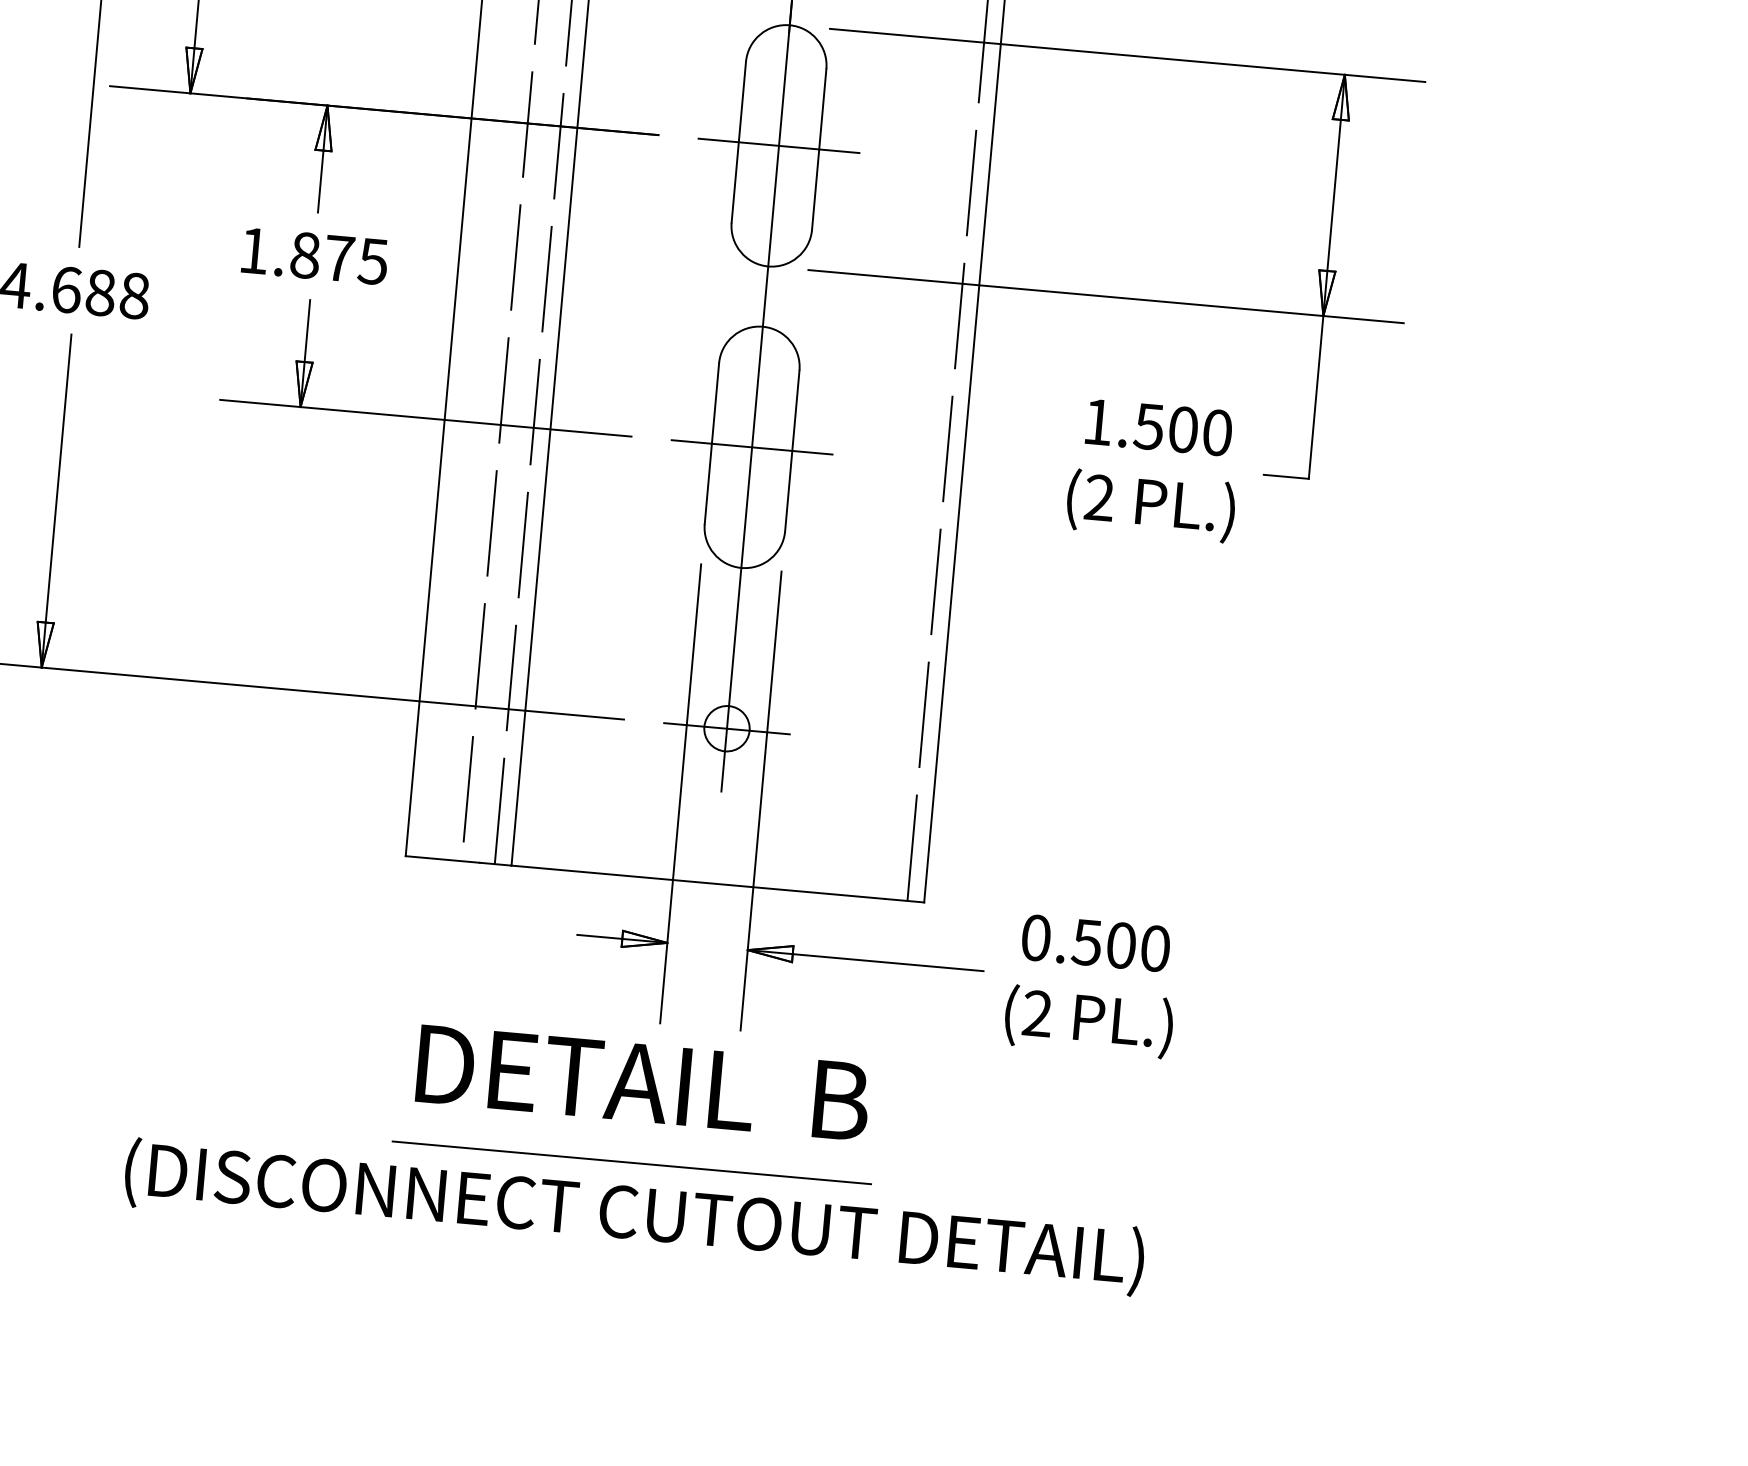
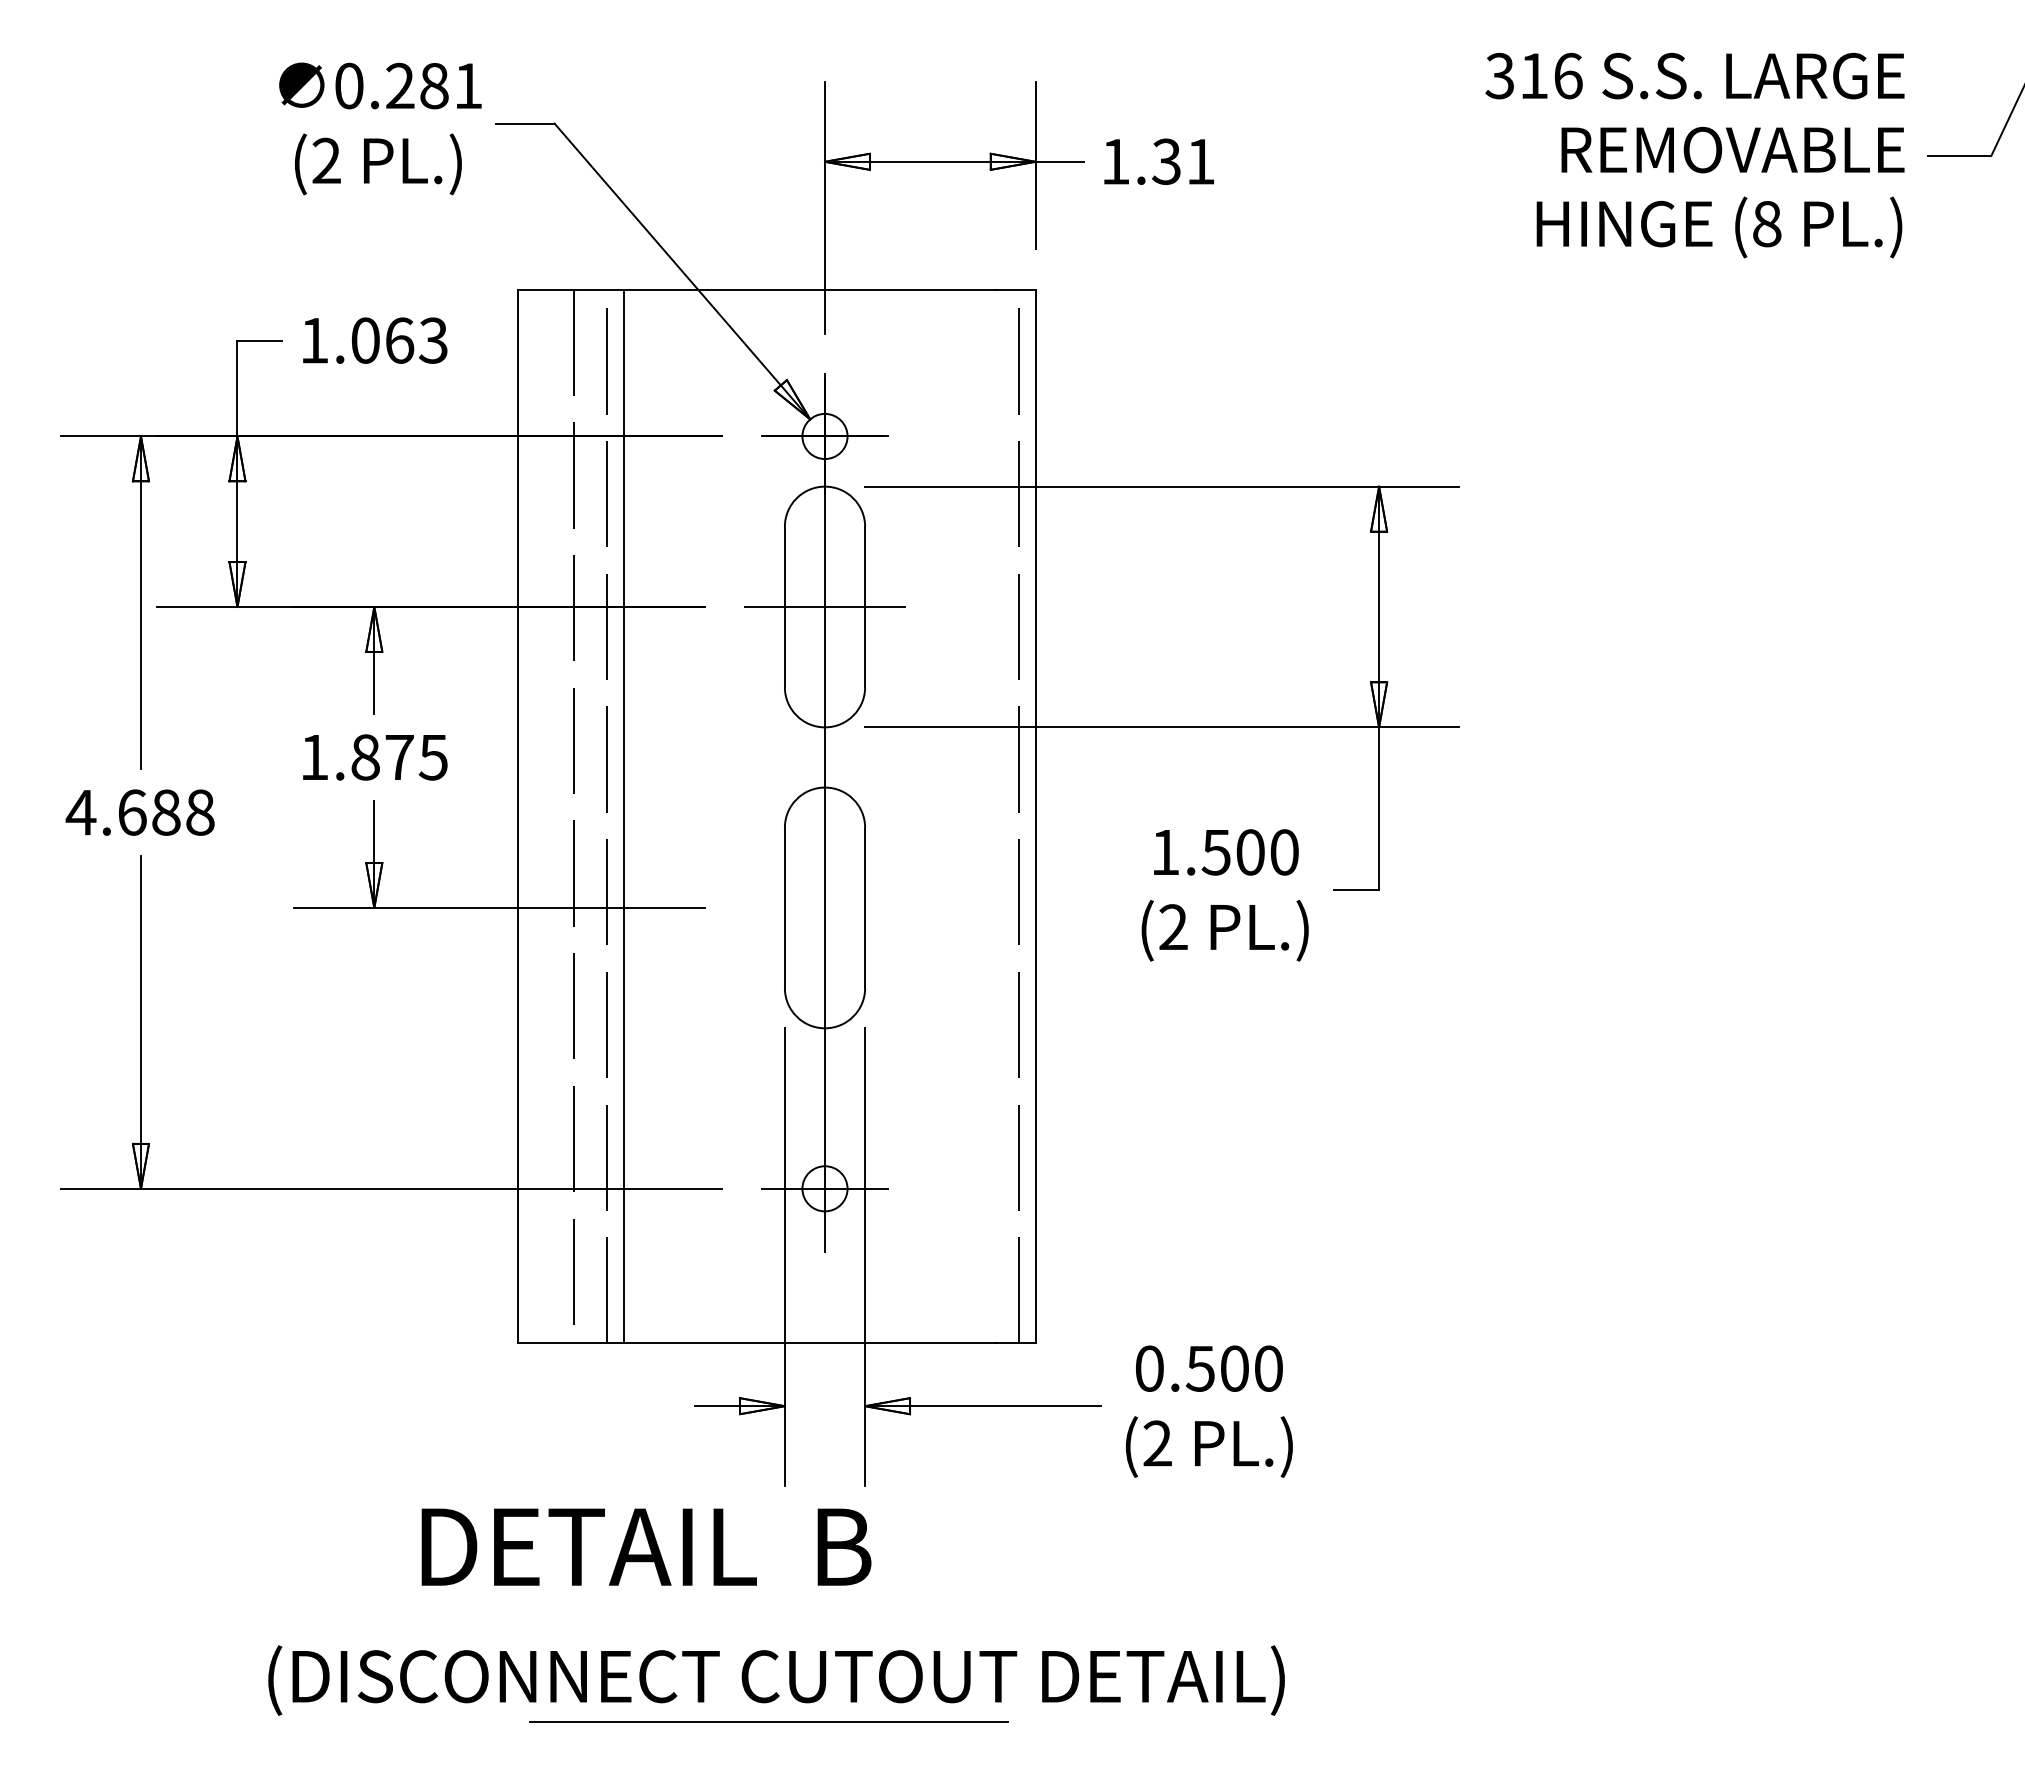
line: (751, 446) -> (824, 907), removed
text: (643, 1082) -> (646, 1546), moved
line: (631, 1162) -> (768, 1721), moved

